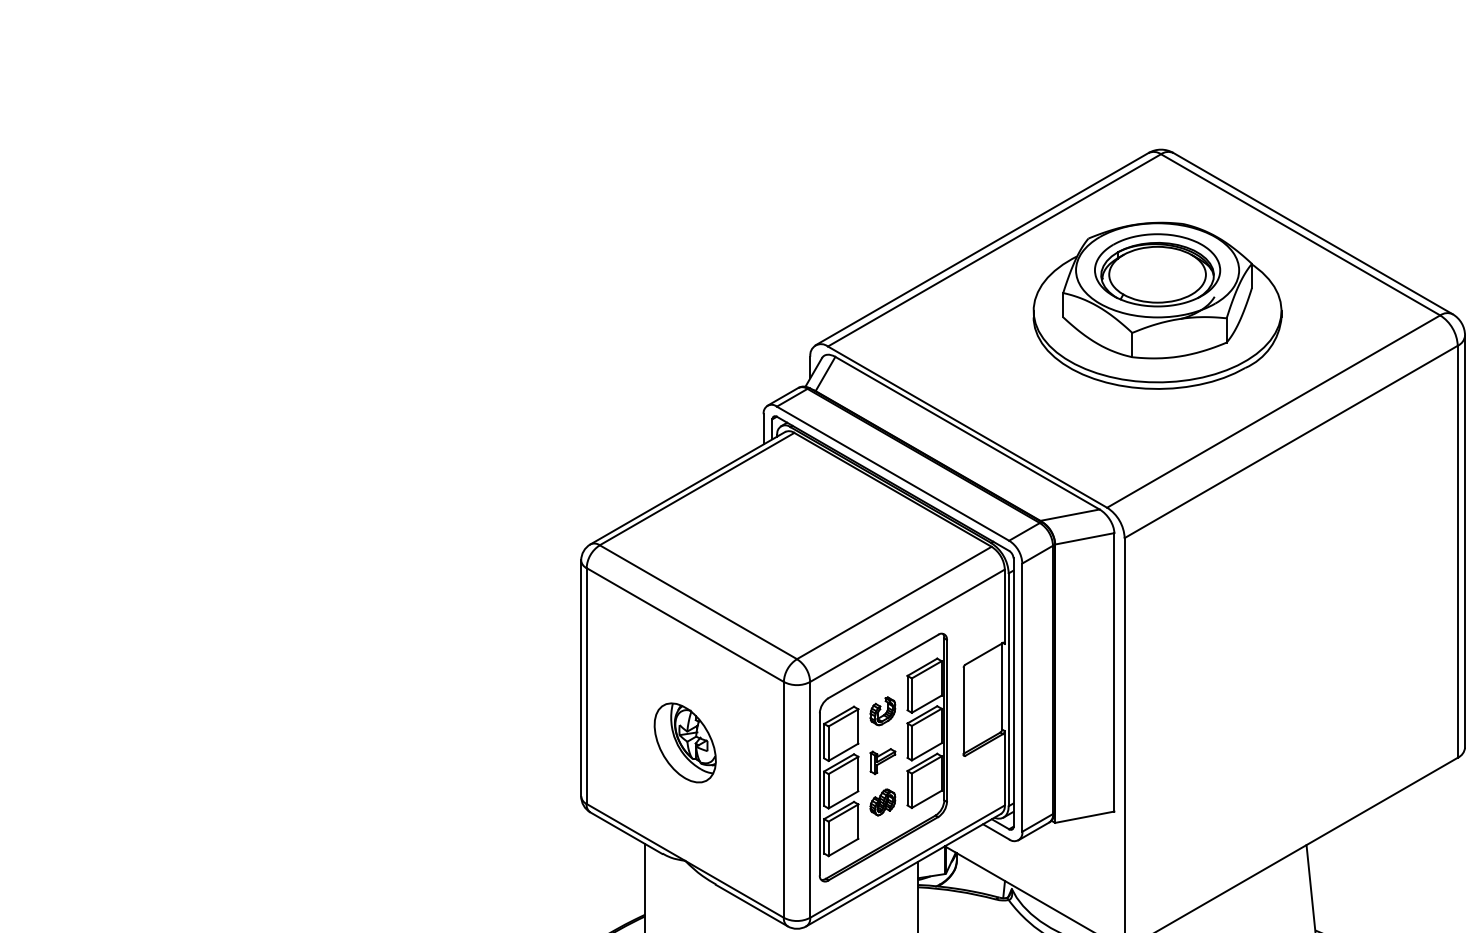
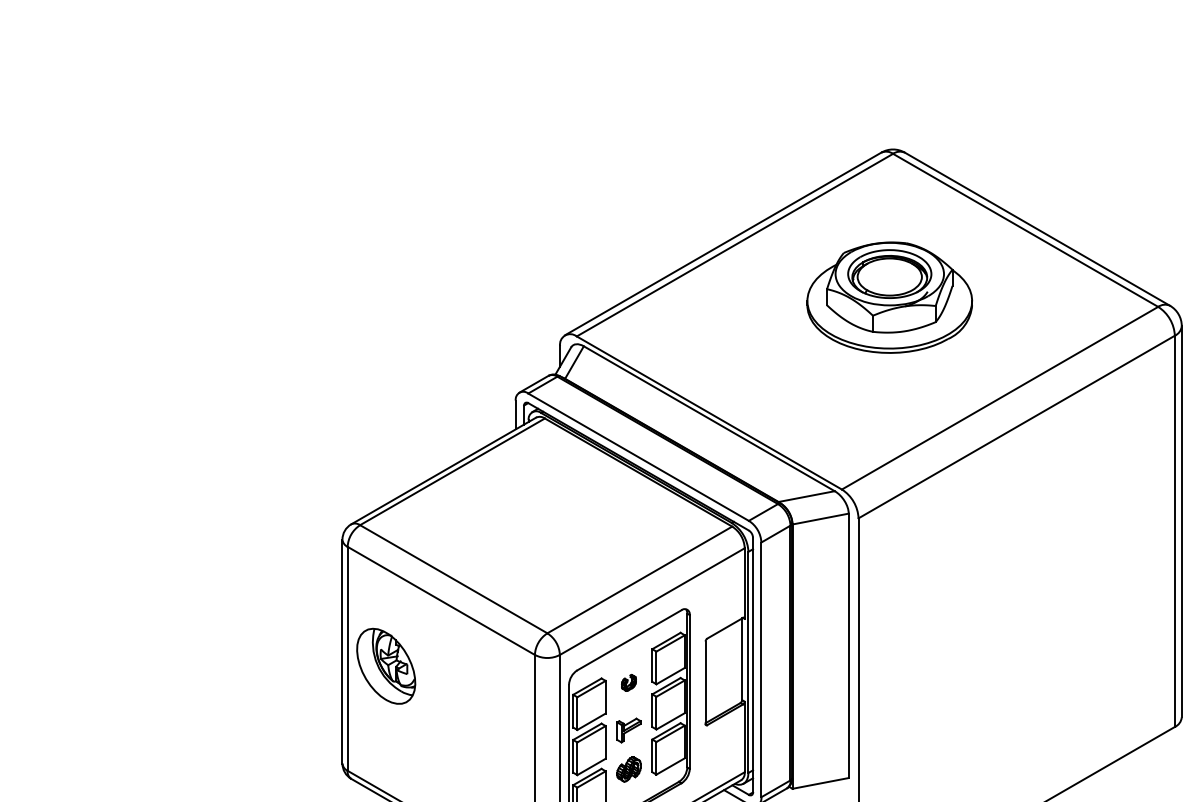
part: (1157, 305) -> (889, 297), size x0.7
part: (882, 711) -> (628, 683), size x0.6
part: (684, 742) -> (385, 665), moved

